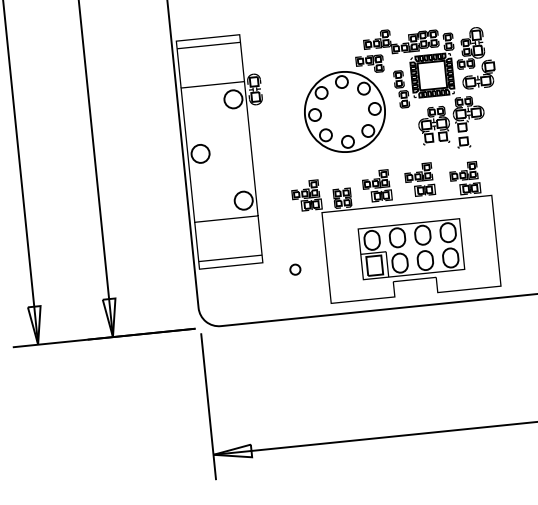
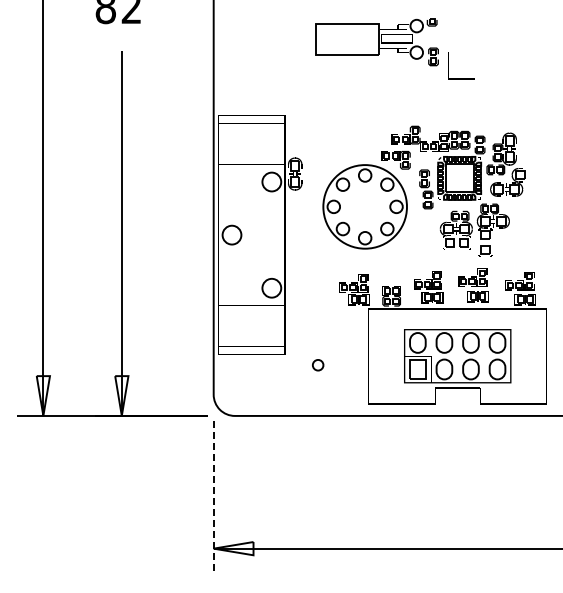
part: (399, 90) -> (423, 190), moved
part: (395, 231) -> (442, 336), moved
line: (208, 406) -> (213, 498), solid -> dashed

